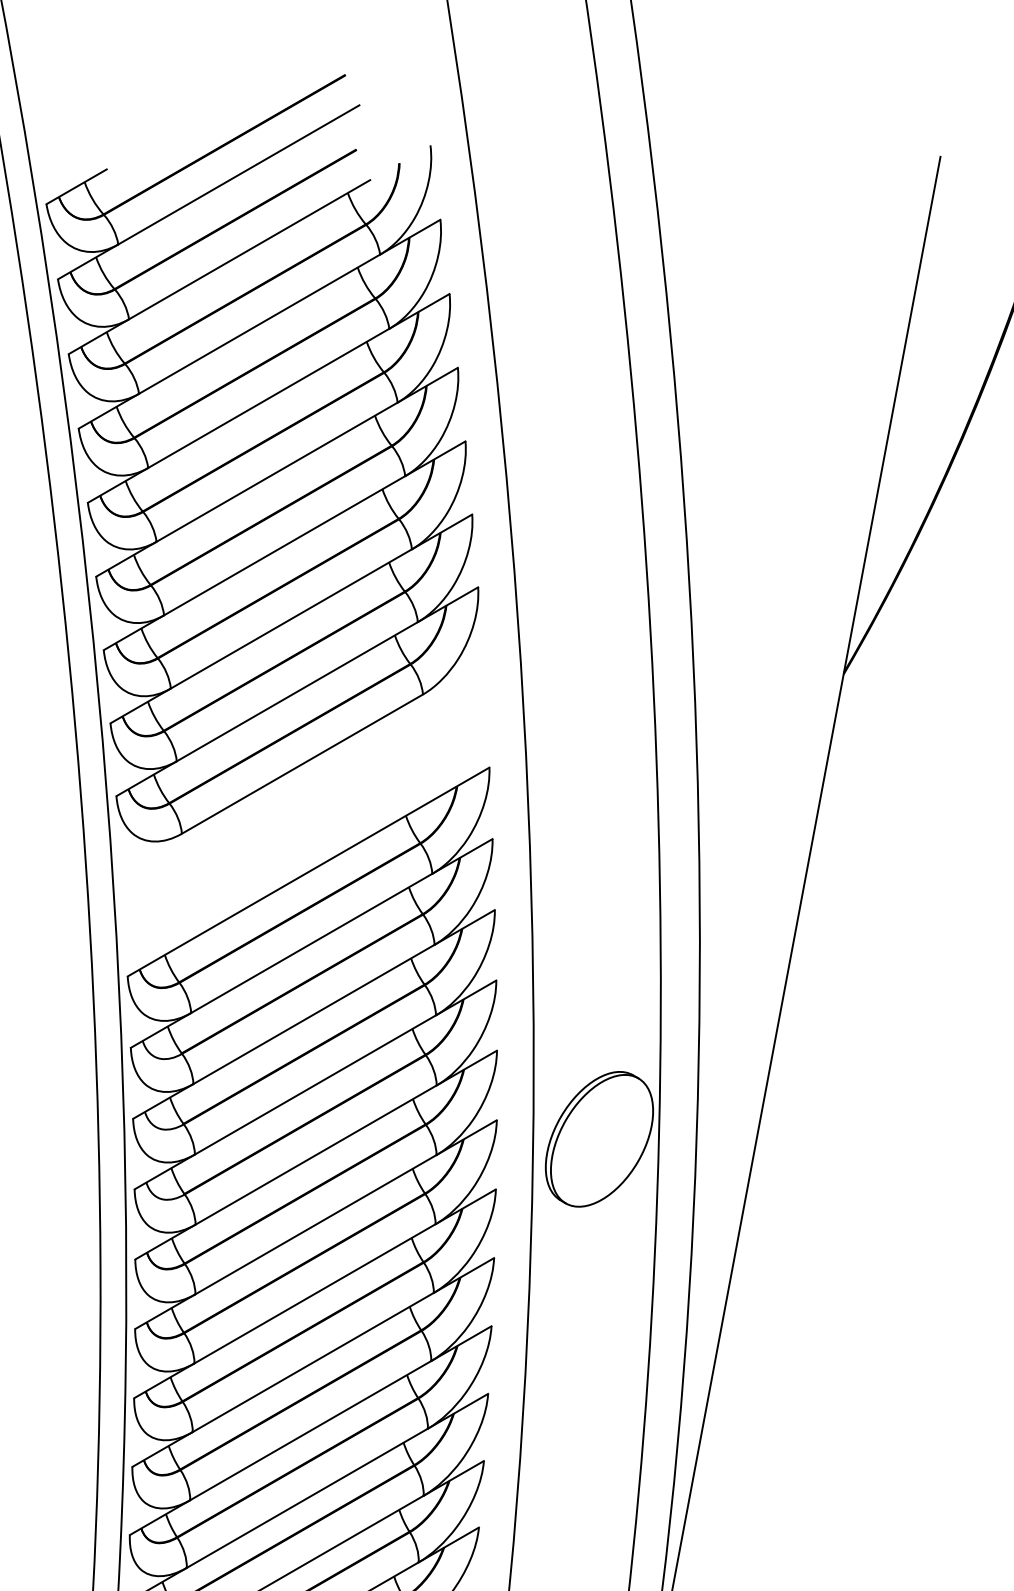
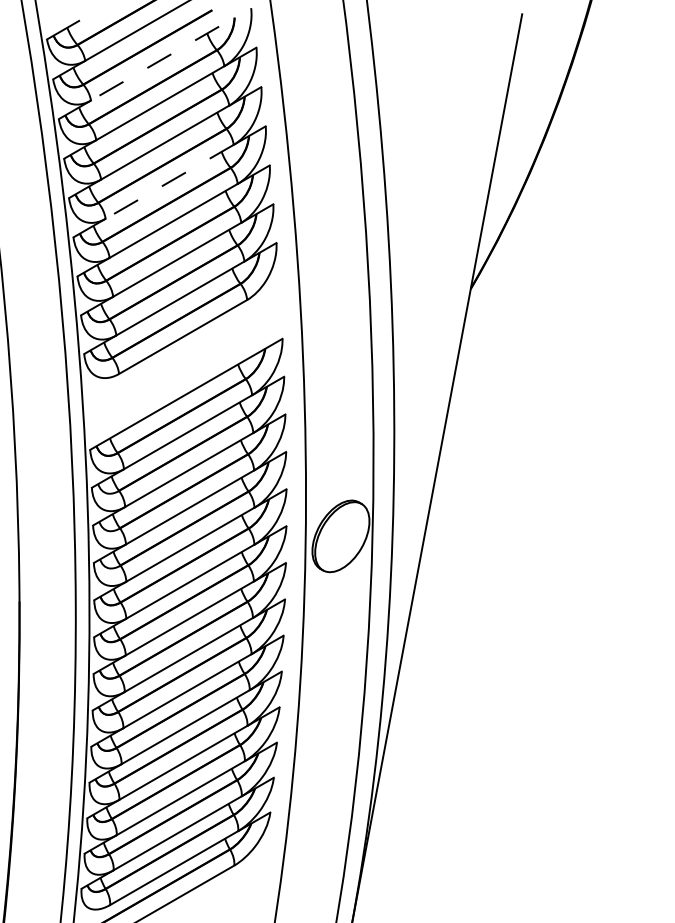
line: (250, 249) -> (155, 63), solid -> dashed
line: (276, 471) -> (169, 181), solid -> dashed

